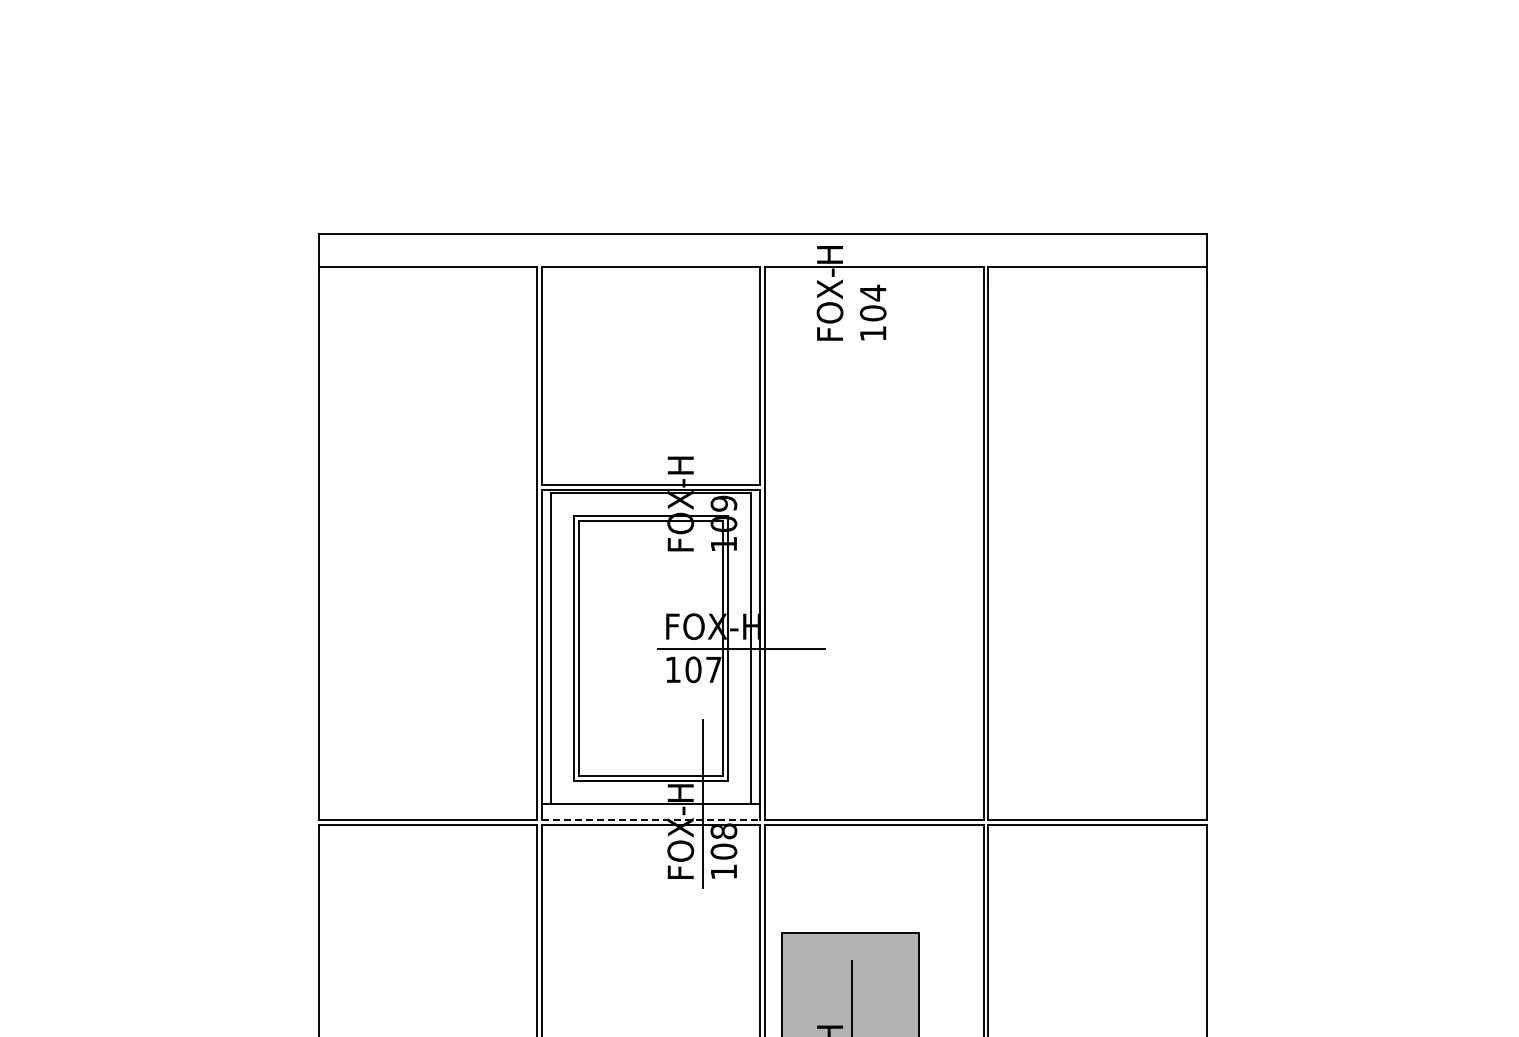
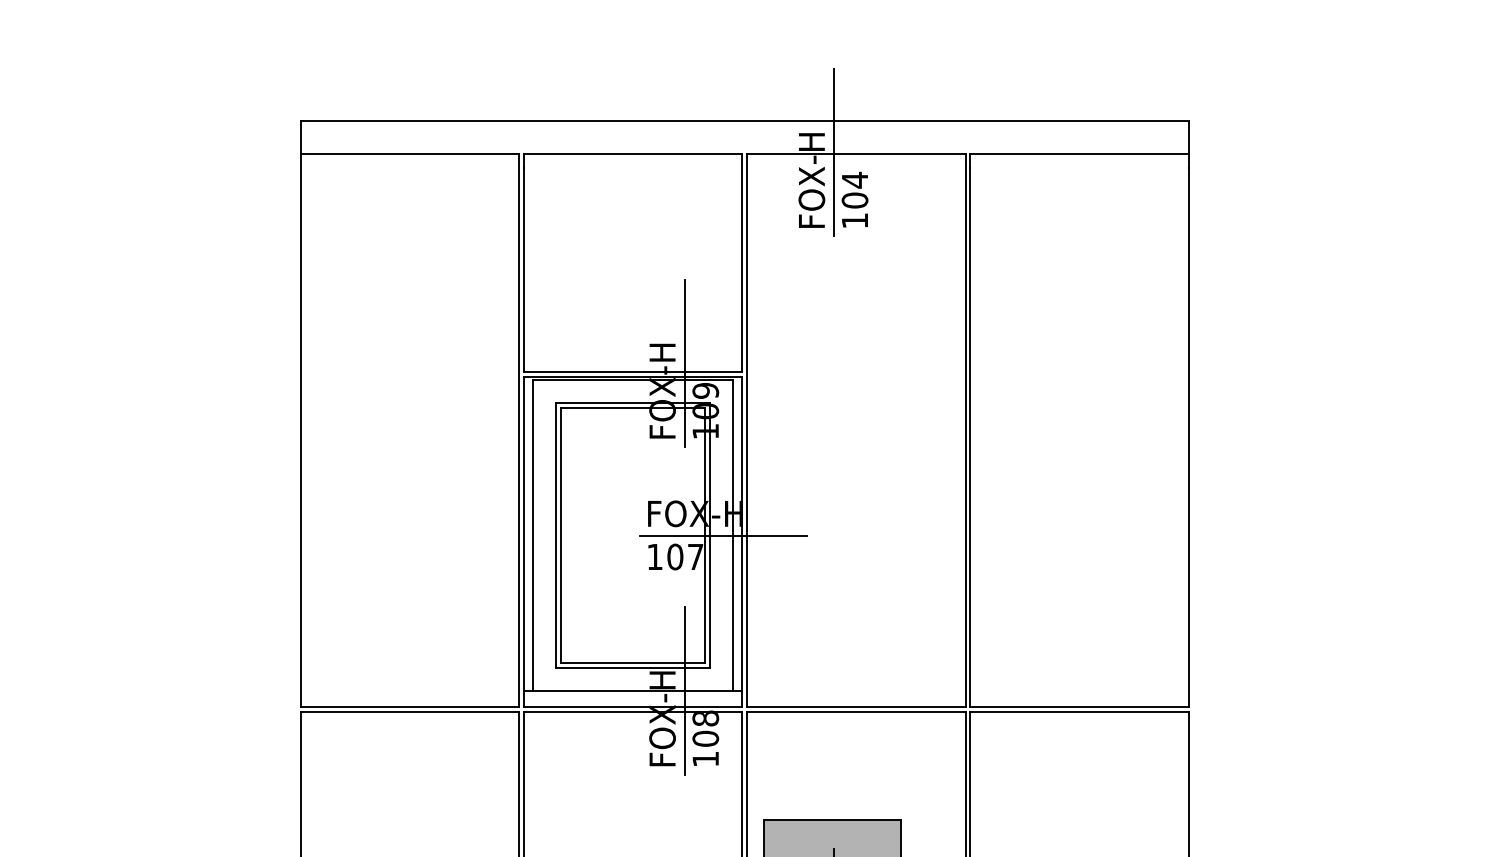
line: (852, 265) -> (834, 152), added
line: (703, 475) -> (685, 362), added
line: (651, 819) -> (633, 706), dashed -> solid

